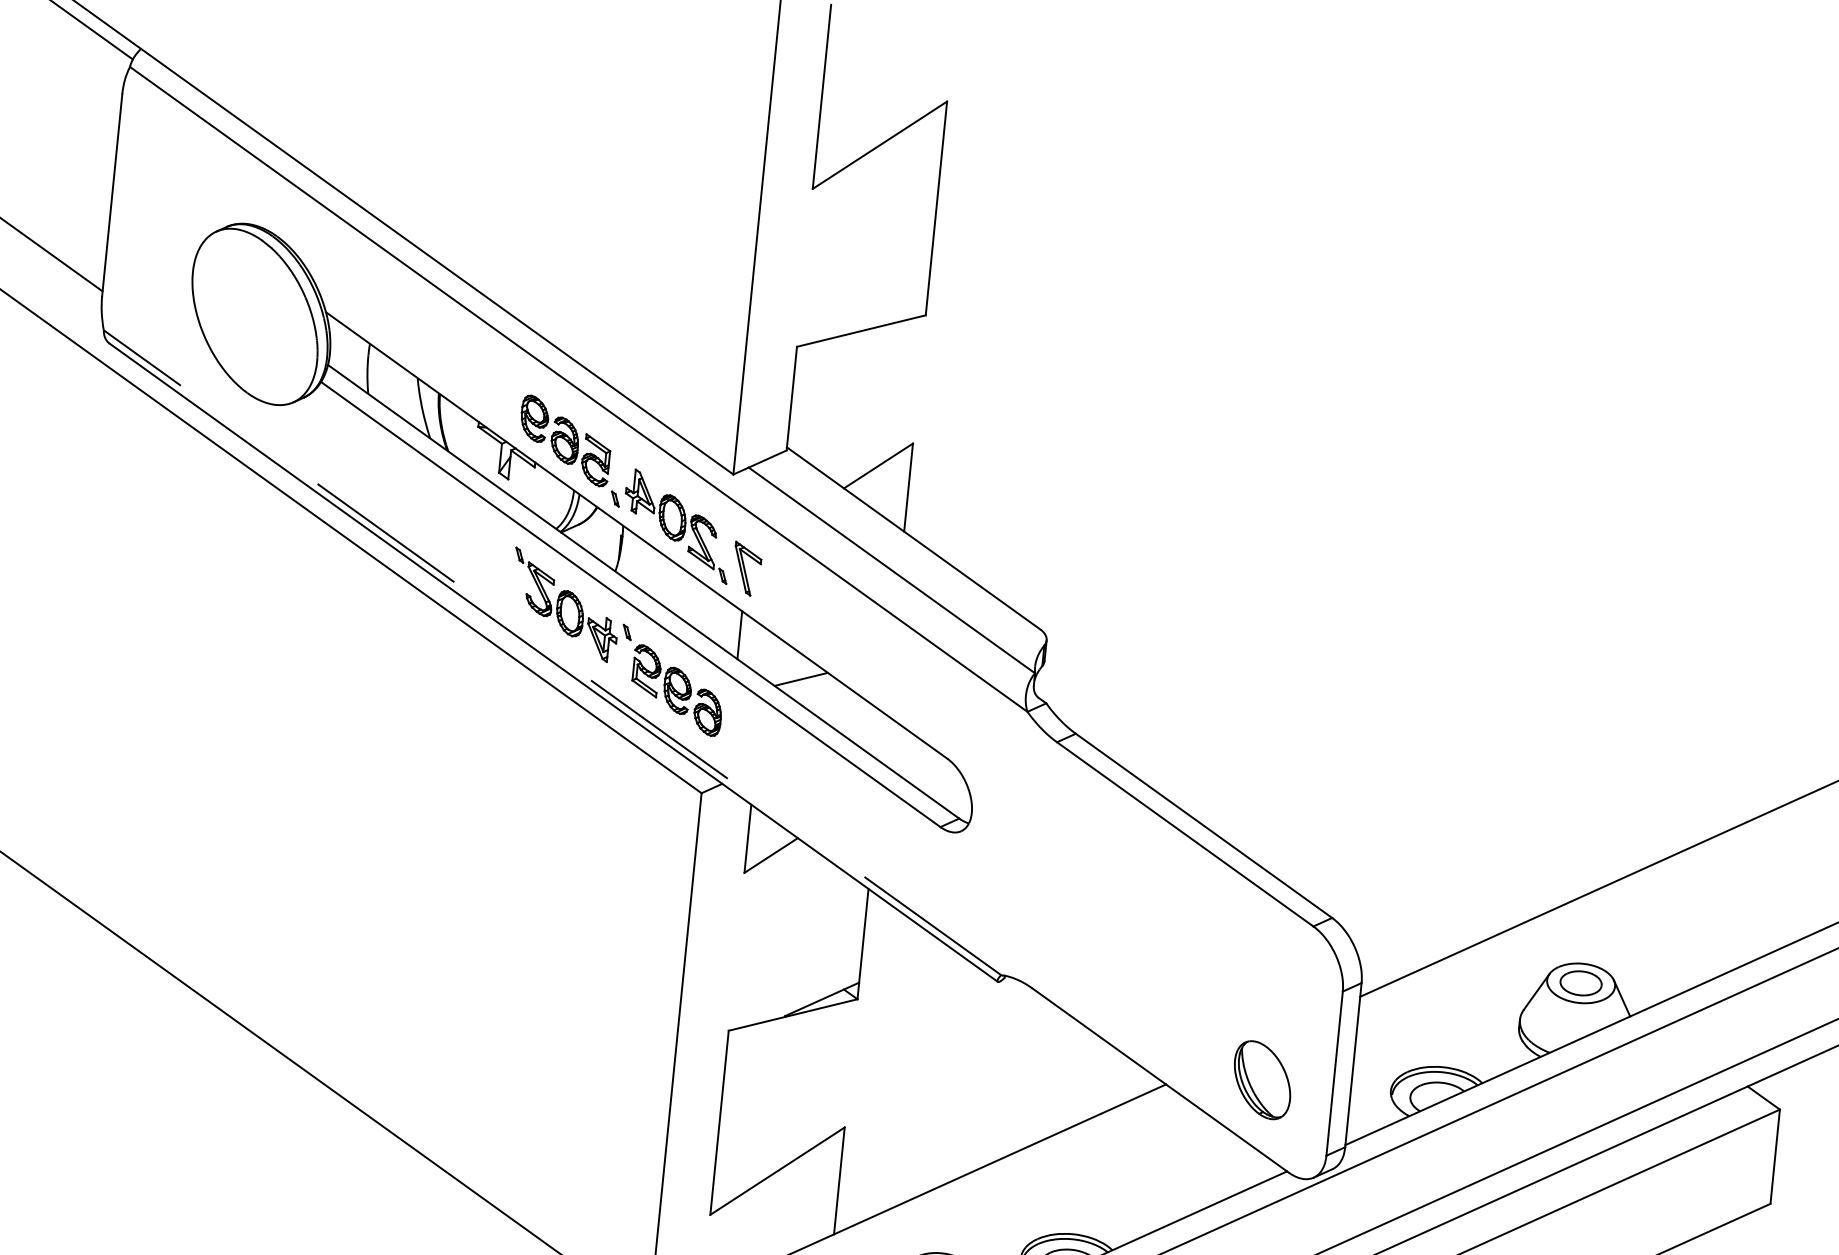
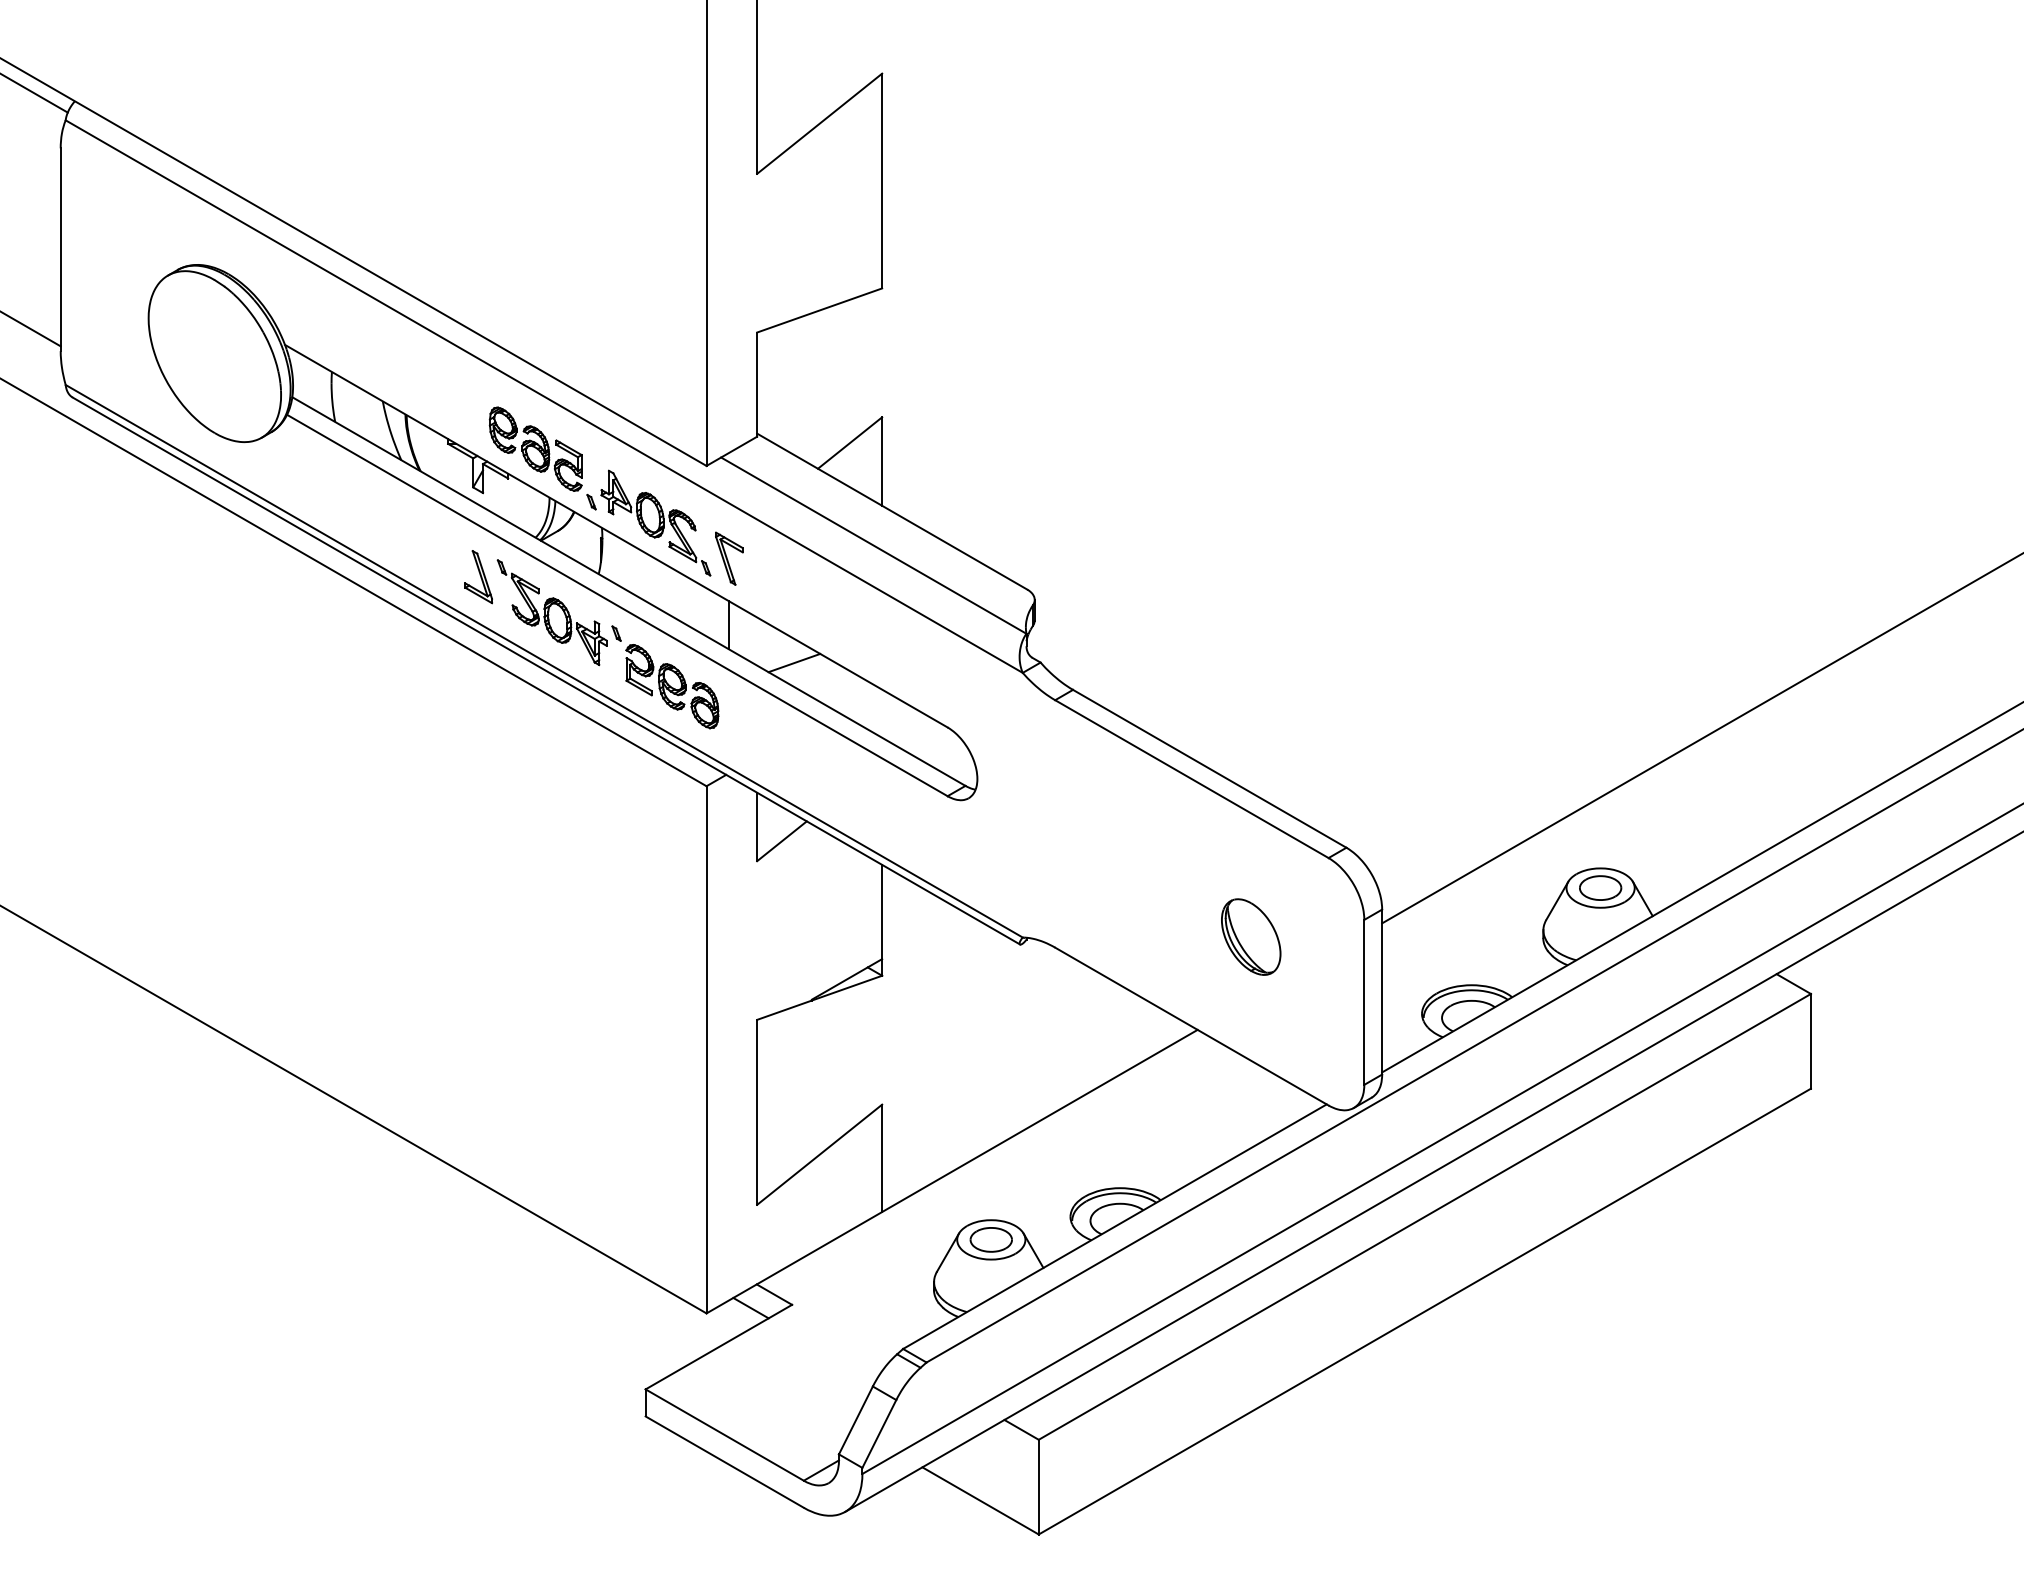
part: (495, 562) -> (478, 577), added
line: (552, 653) -> (544, 661), dashed -> solid
part: (1262, 1079) -> (1251, 936), moved

